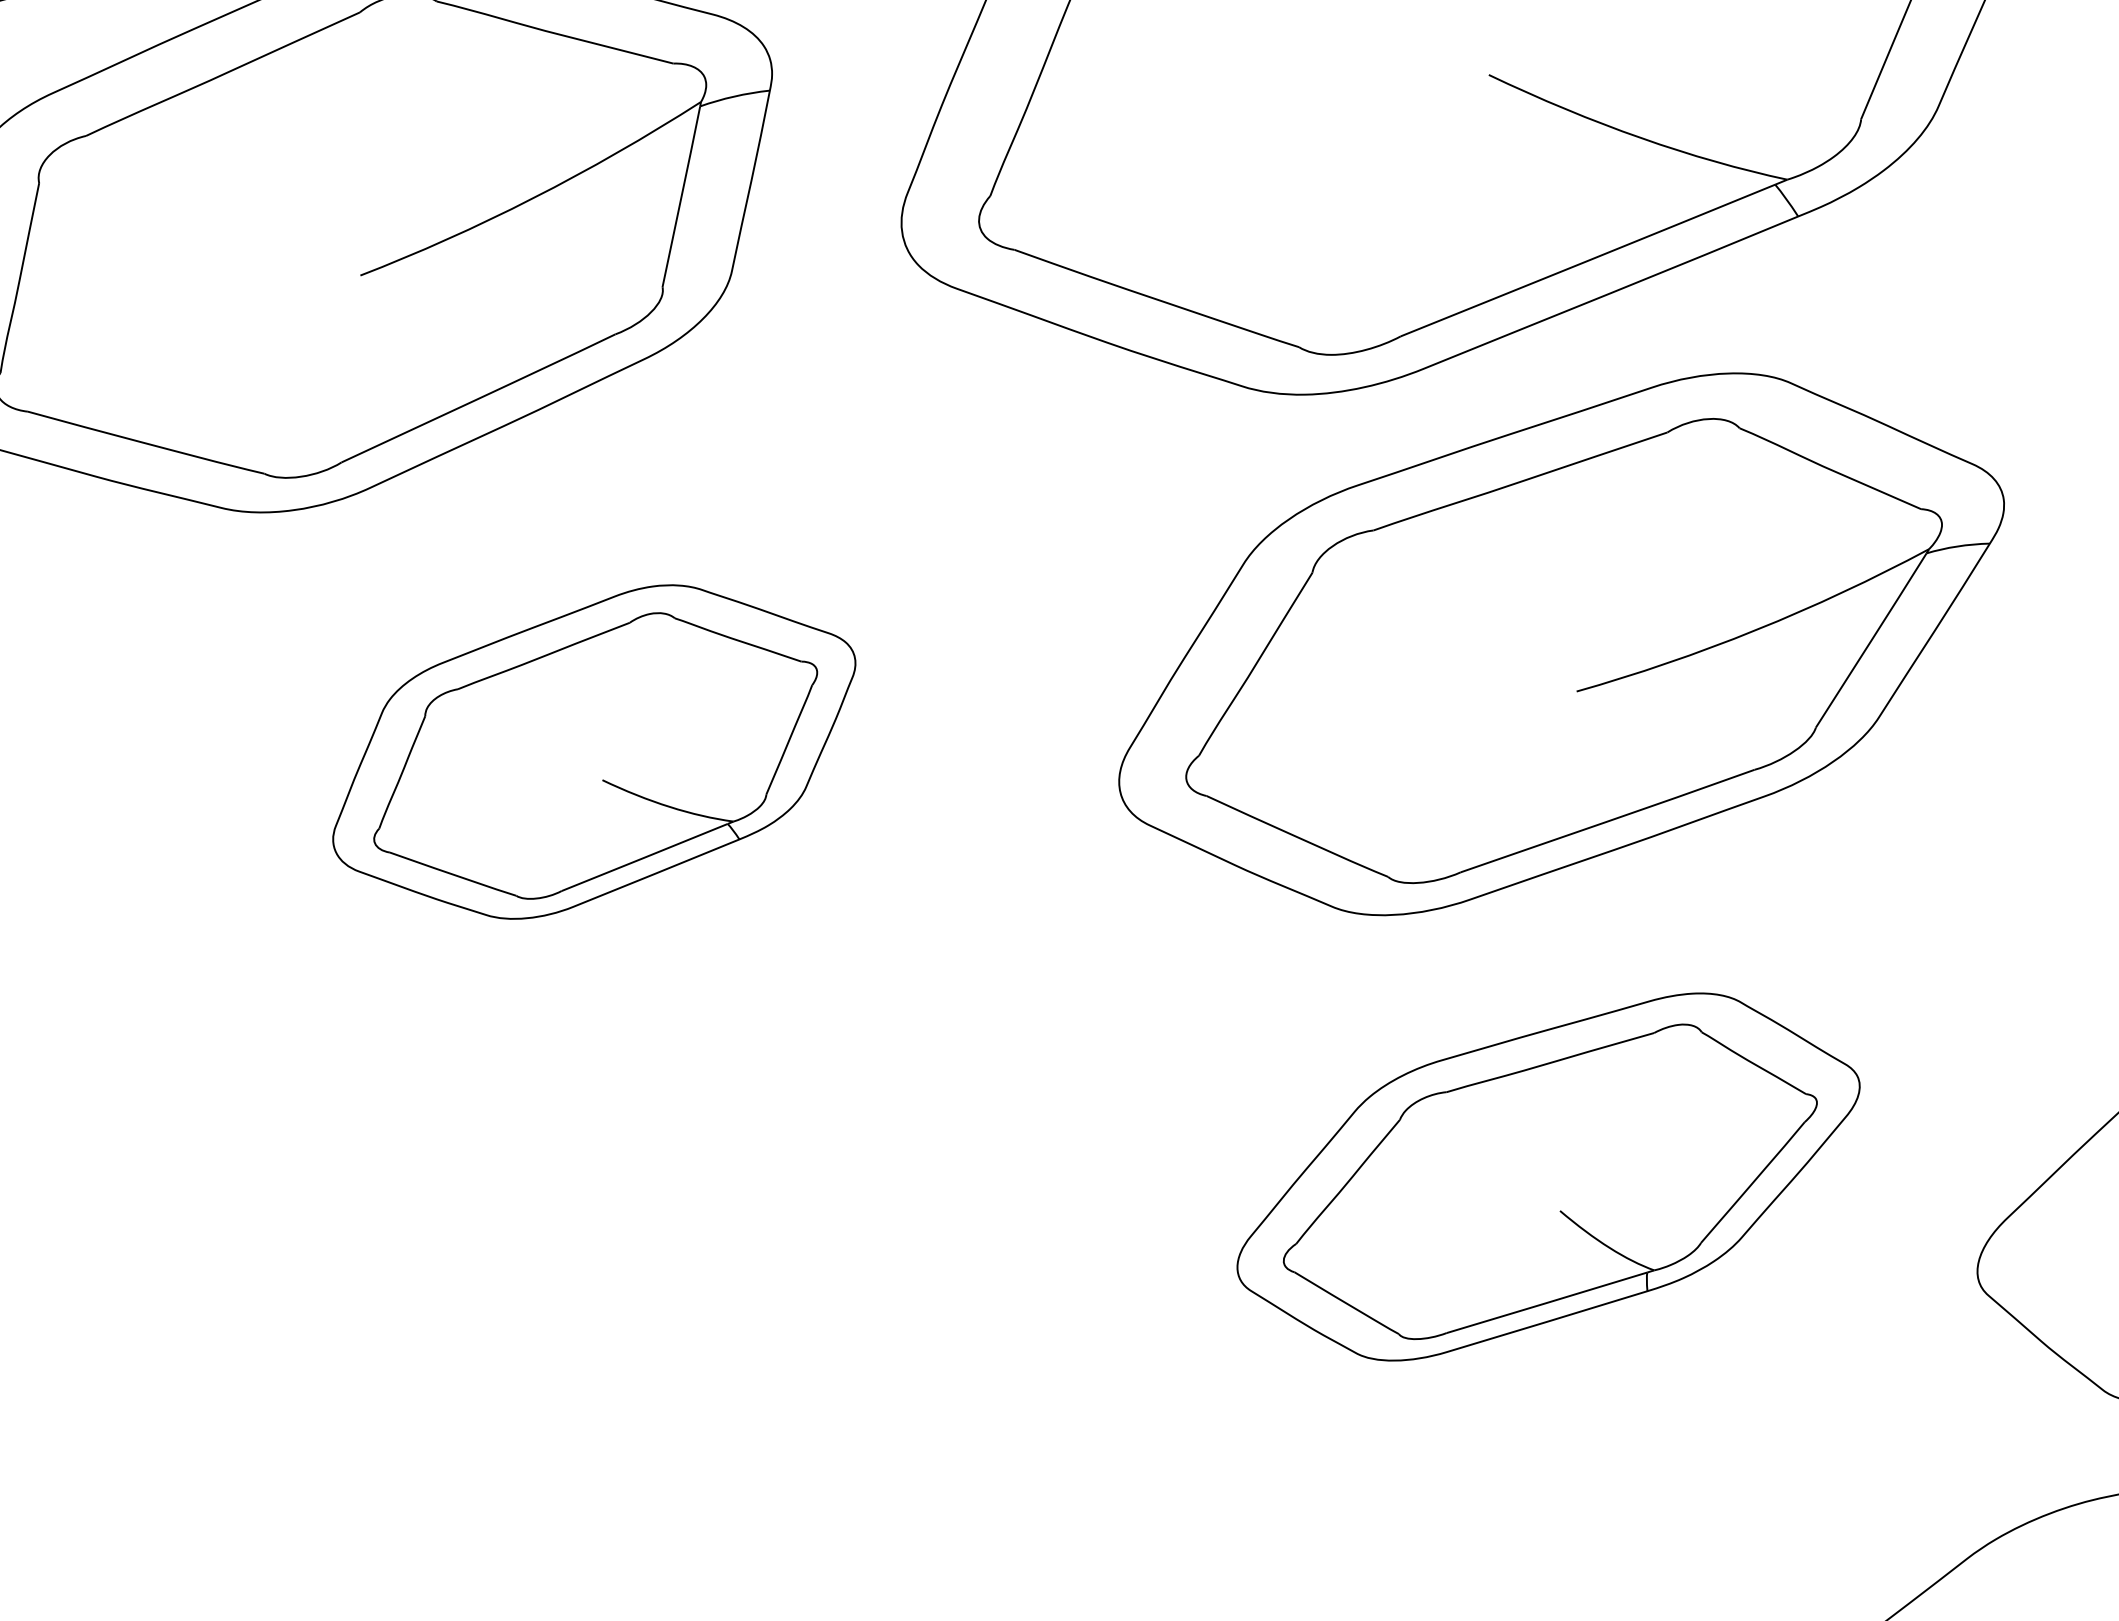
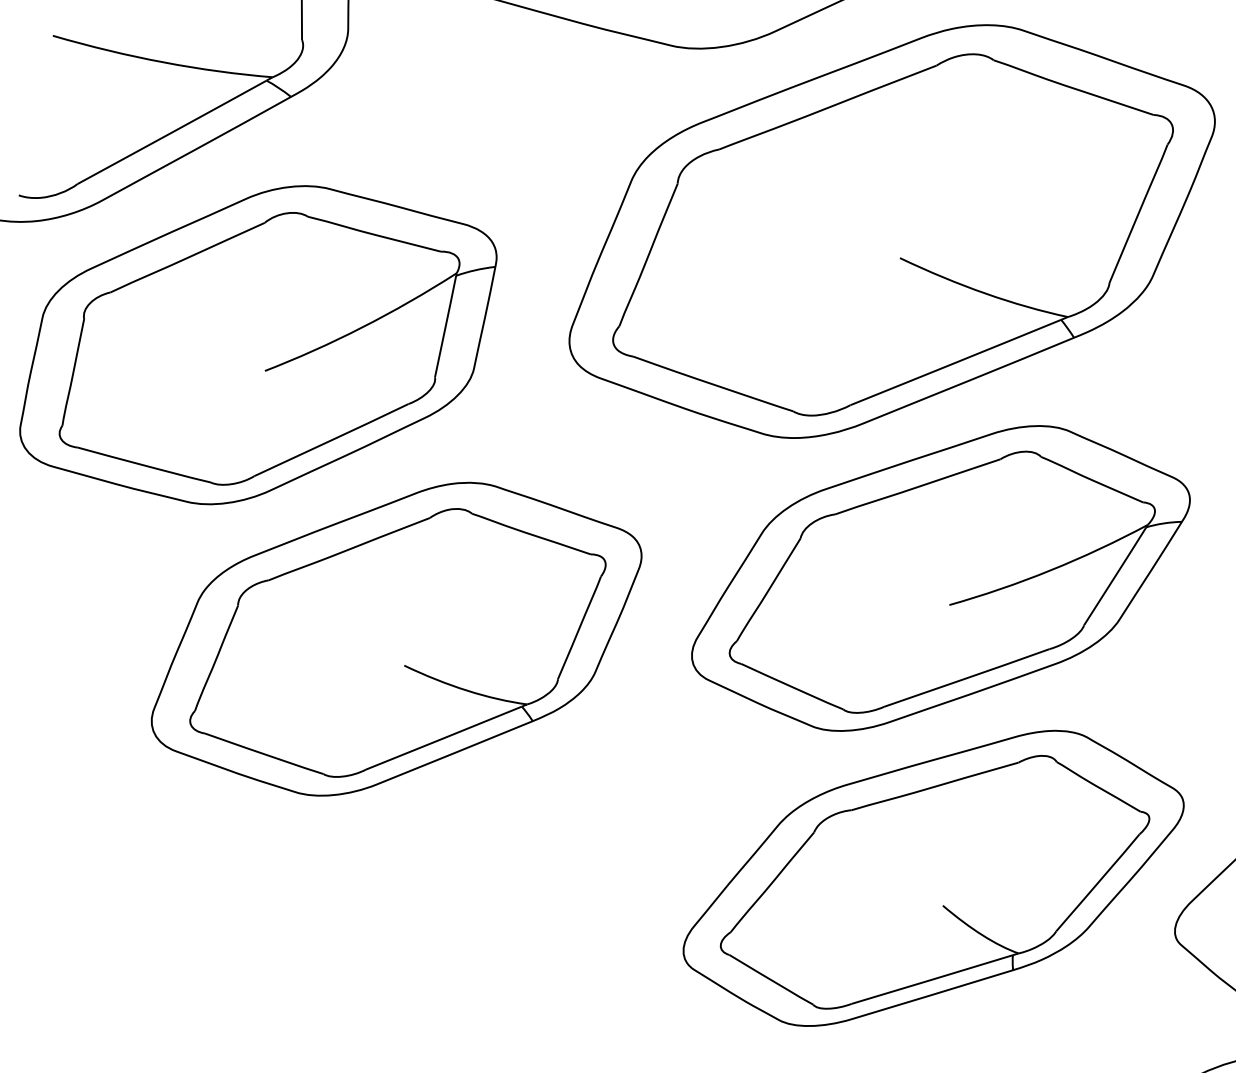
part: (594, 750) -> (396, 638), size x1.67
part: (1548, 1175) -> (933, 877), size x1.43

